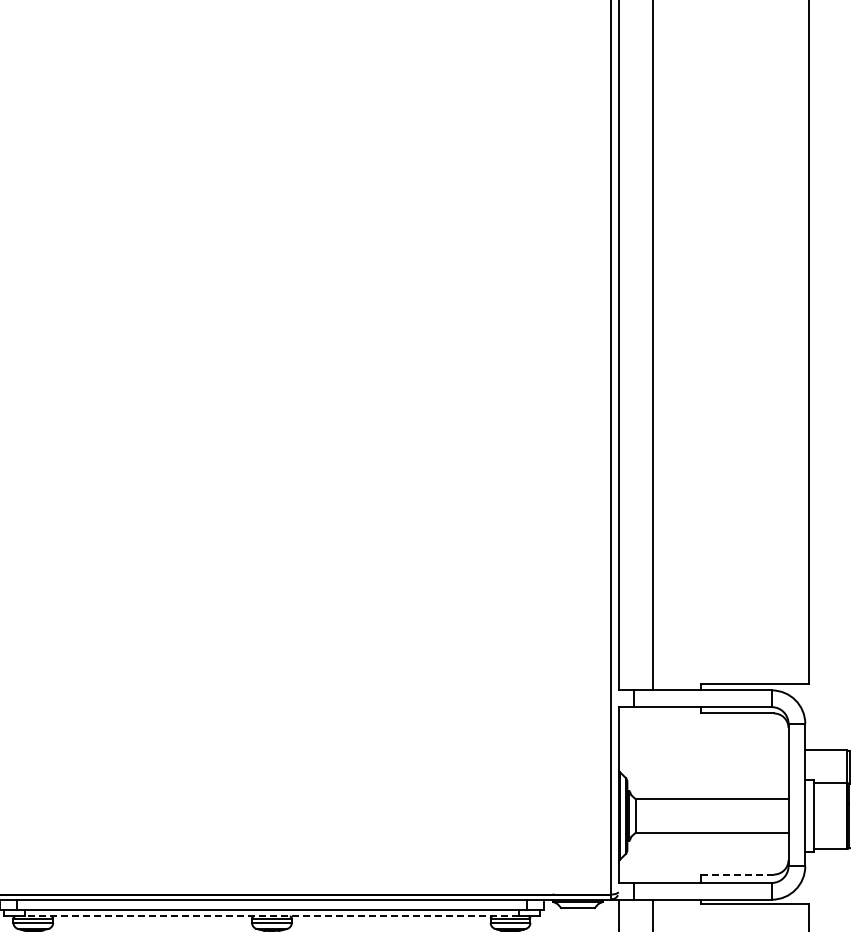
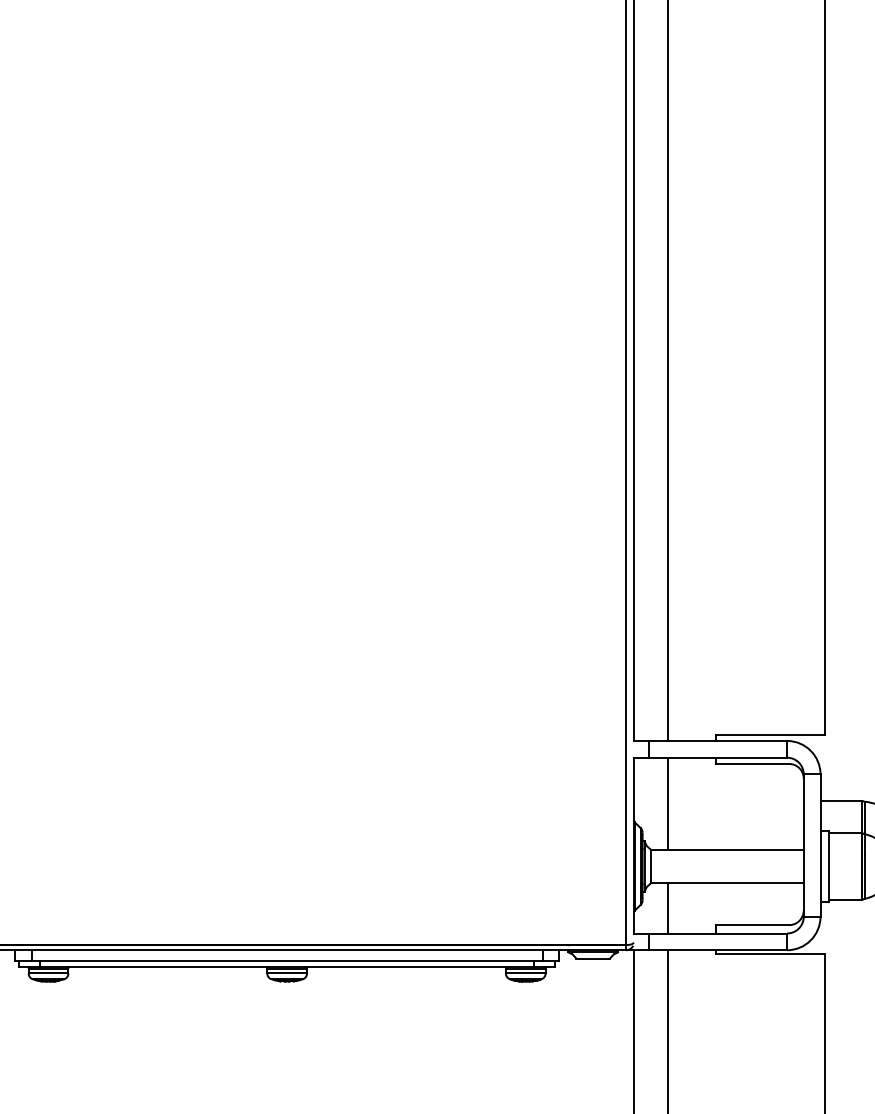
line: (652, 752) -> (667, 803), added
line: (652, 857) -> (667, 908), added
line: (737, 874) -> (752, 925), dashed -> solid
line: (272, 916) -> (287, 967), dashed -> solid

